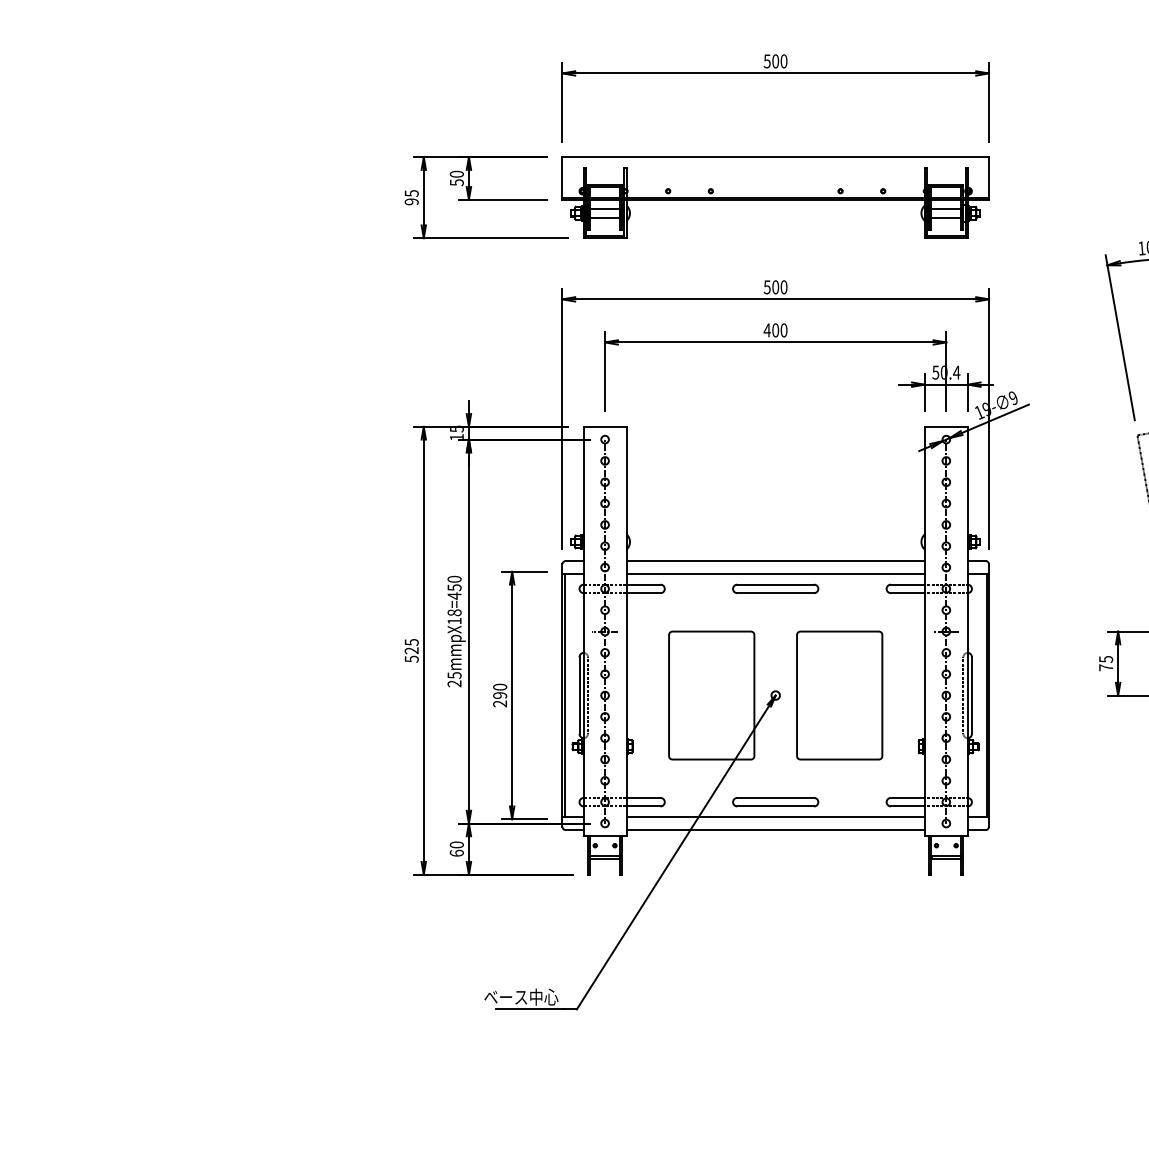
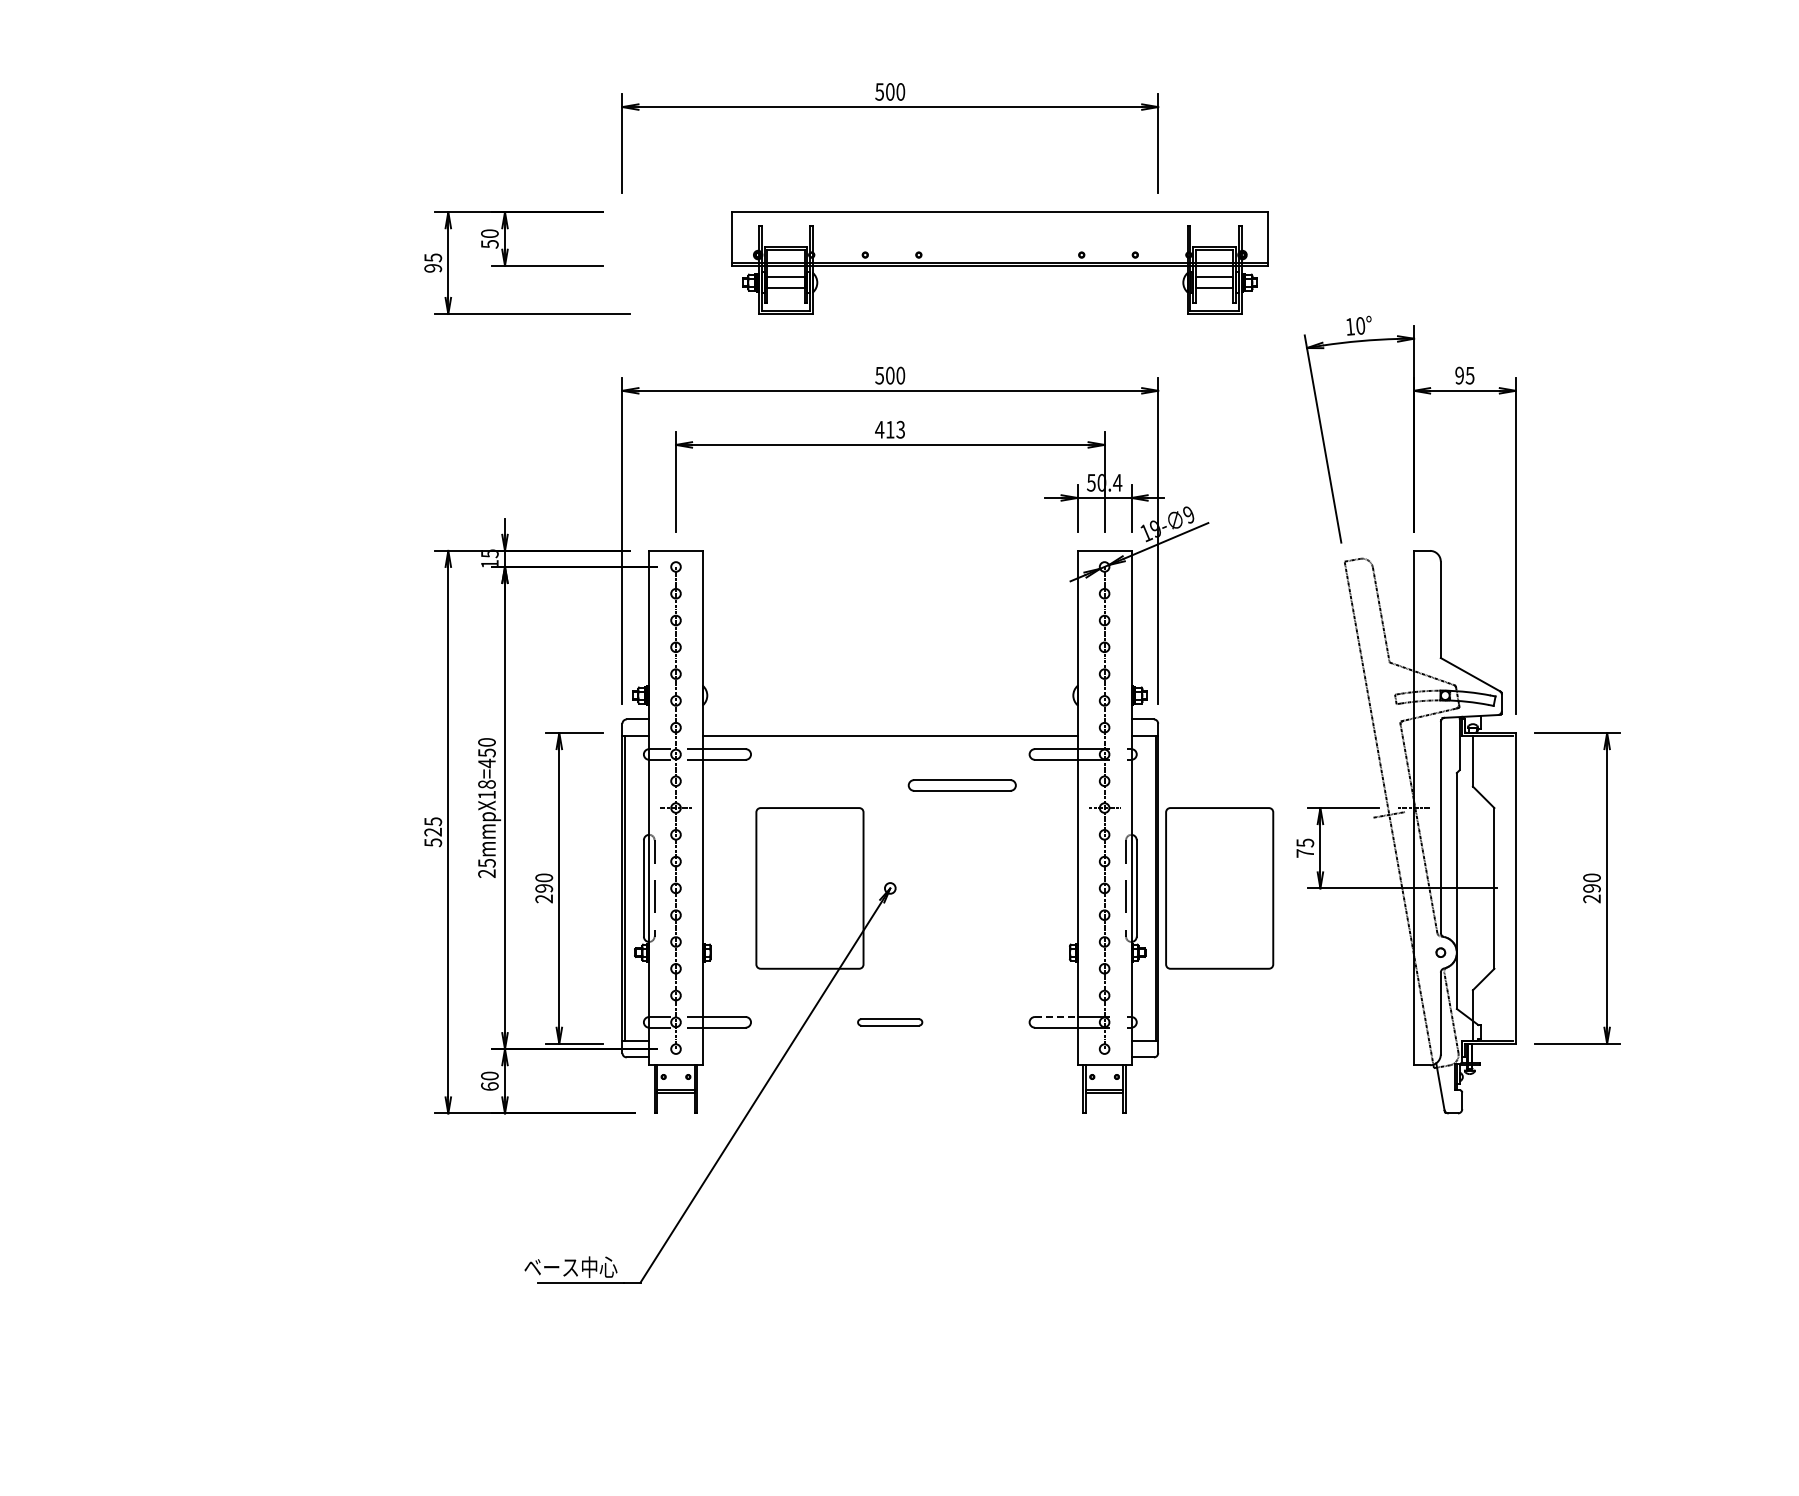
part: (775, 197) -> (999, 262), moved
text: (779, 330) -> (895, 429), 400 -> 413
line: (775, 561) -> (890, 719), removed
part: (775, 588) -> (961, 785), moved
part: (839, 695) -> (1219, 888), moved
line: (908, 798) -> (1056, 1017), solid -> dashed
part: (775, 802) -> (889, 1022), size x0.6
line: (775, 817) -> (890, 1041), removed
line: (775, 830) -> (890, 1057), removed

